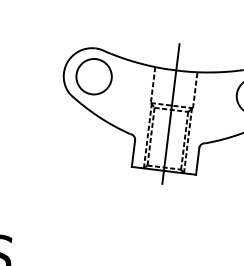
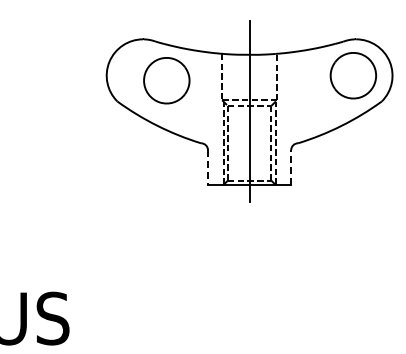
part: (93, 76) -> (166, 80), moved
line: (133, 154) -> (208, 168), solid -> dashed
line: (197, 161) -> (291, 167), solid -> dashed

